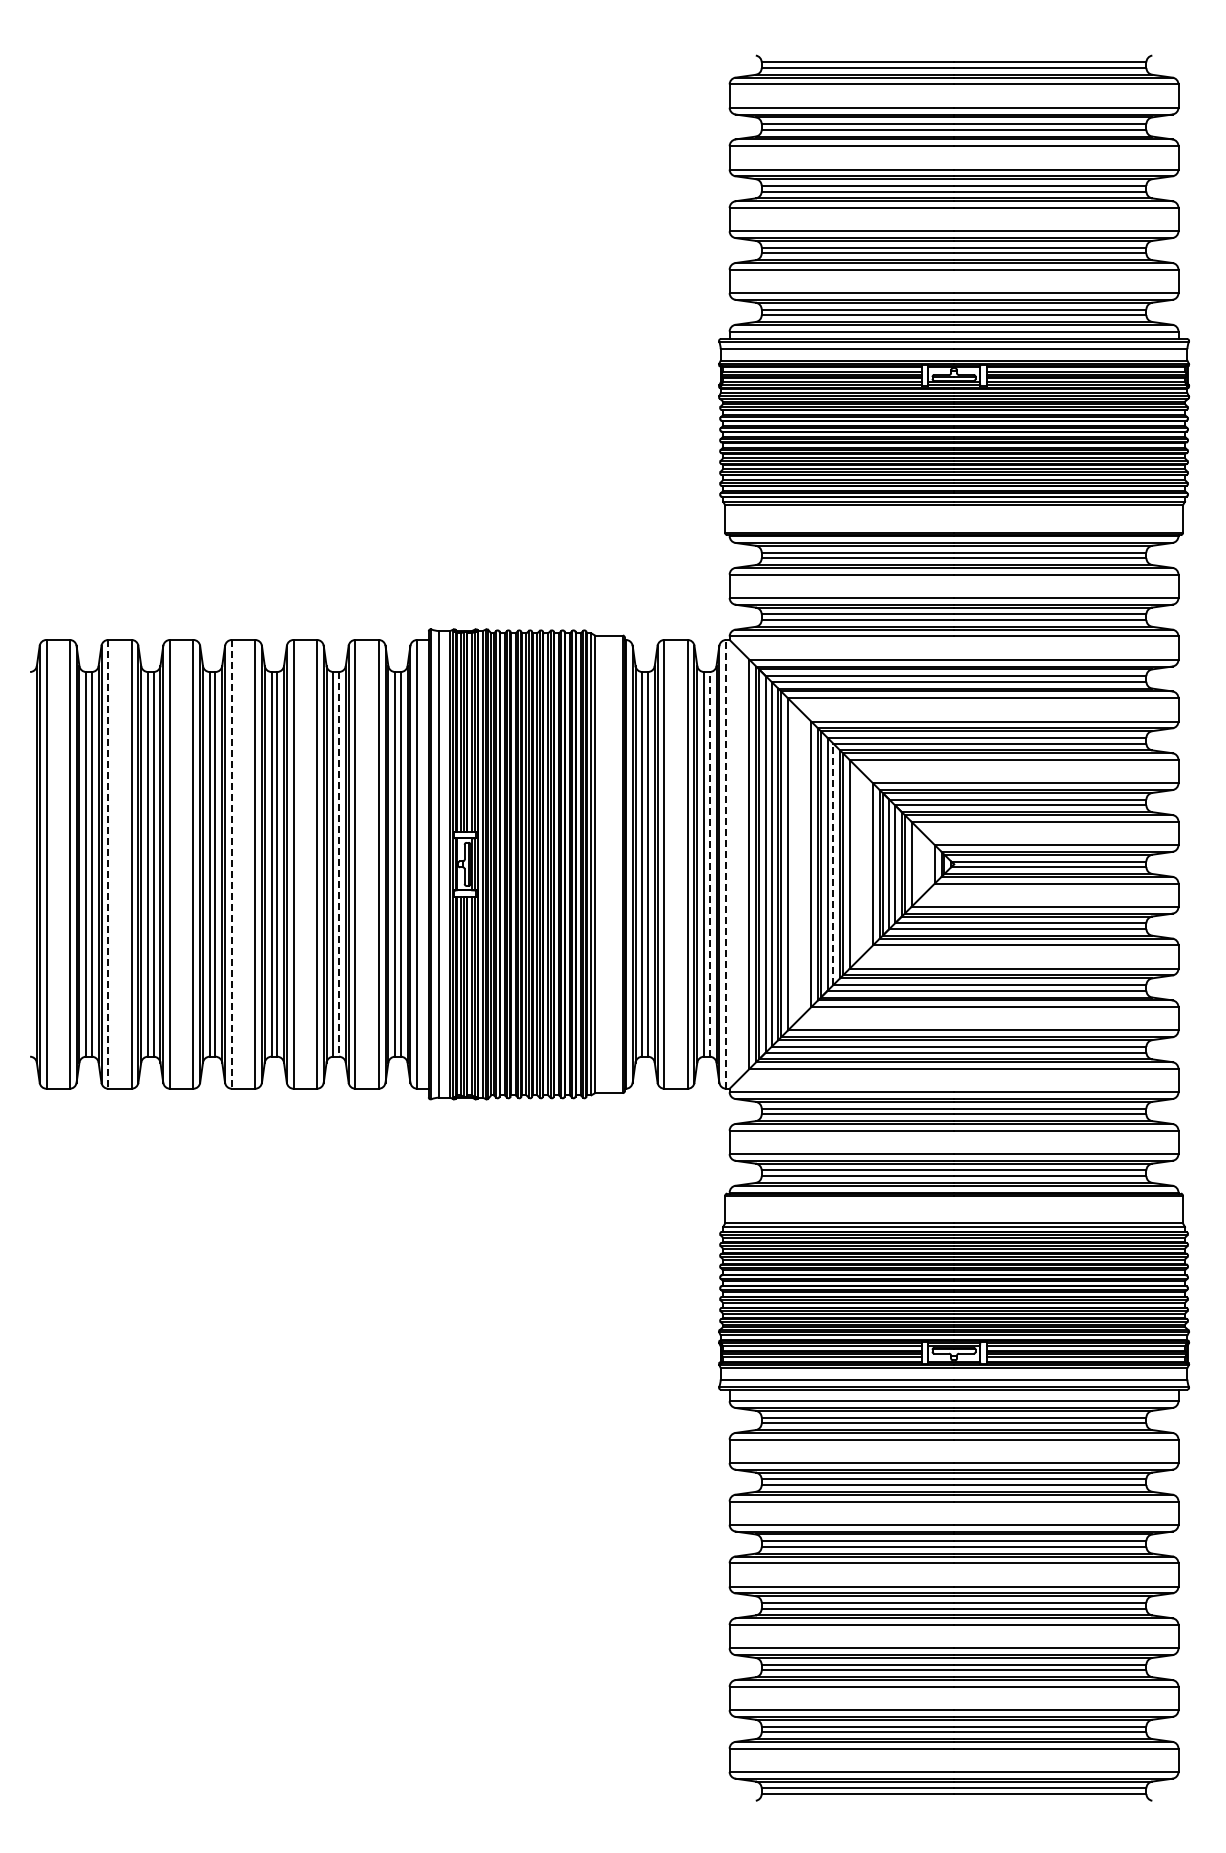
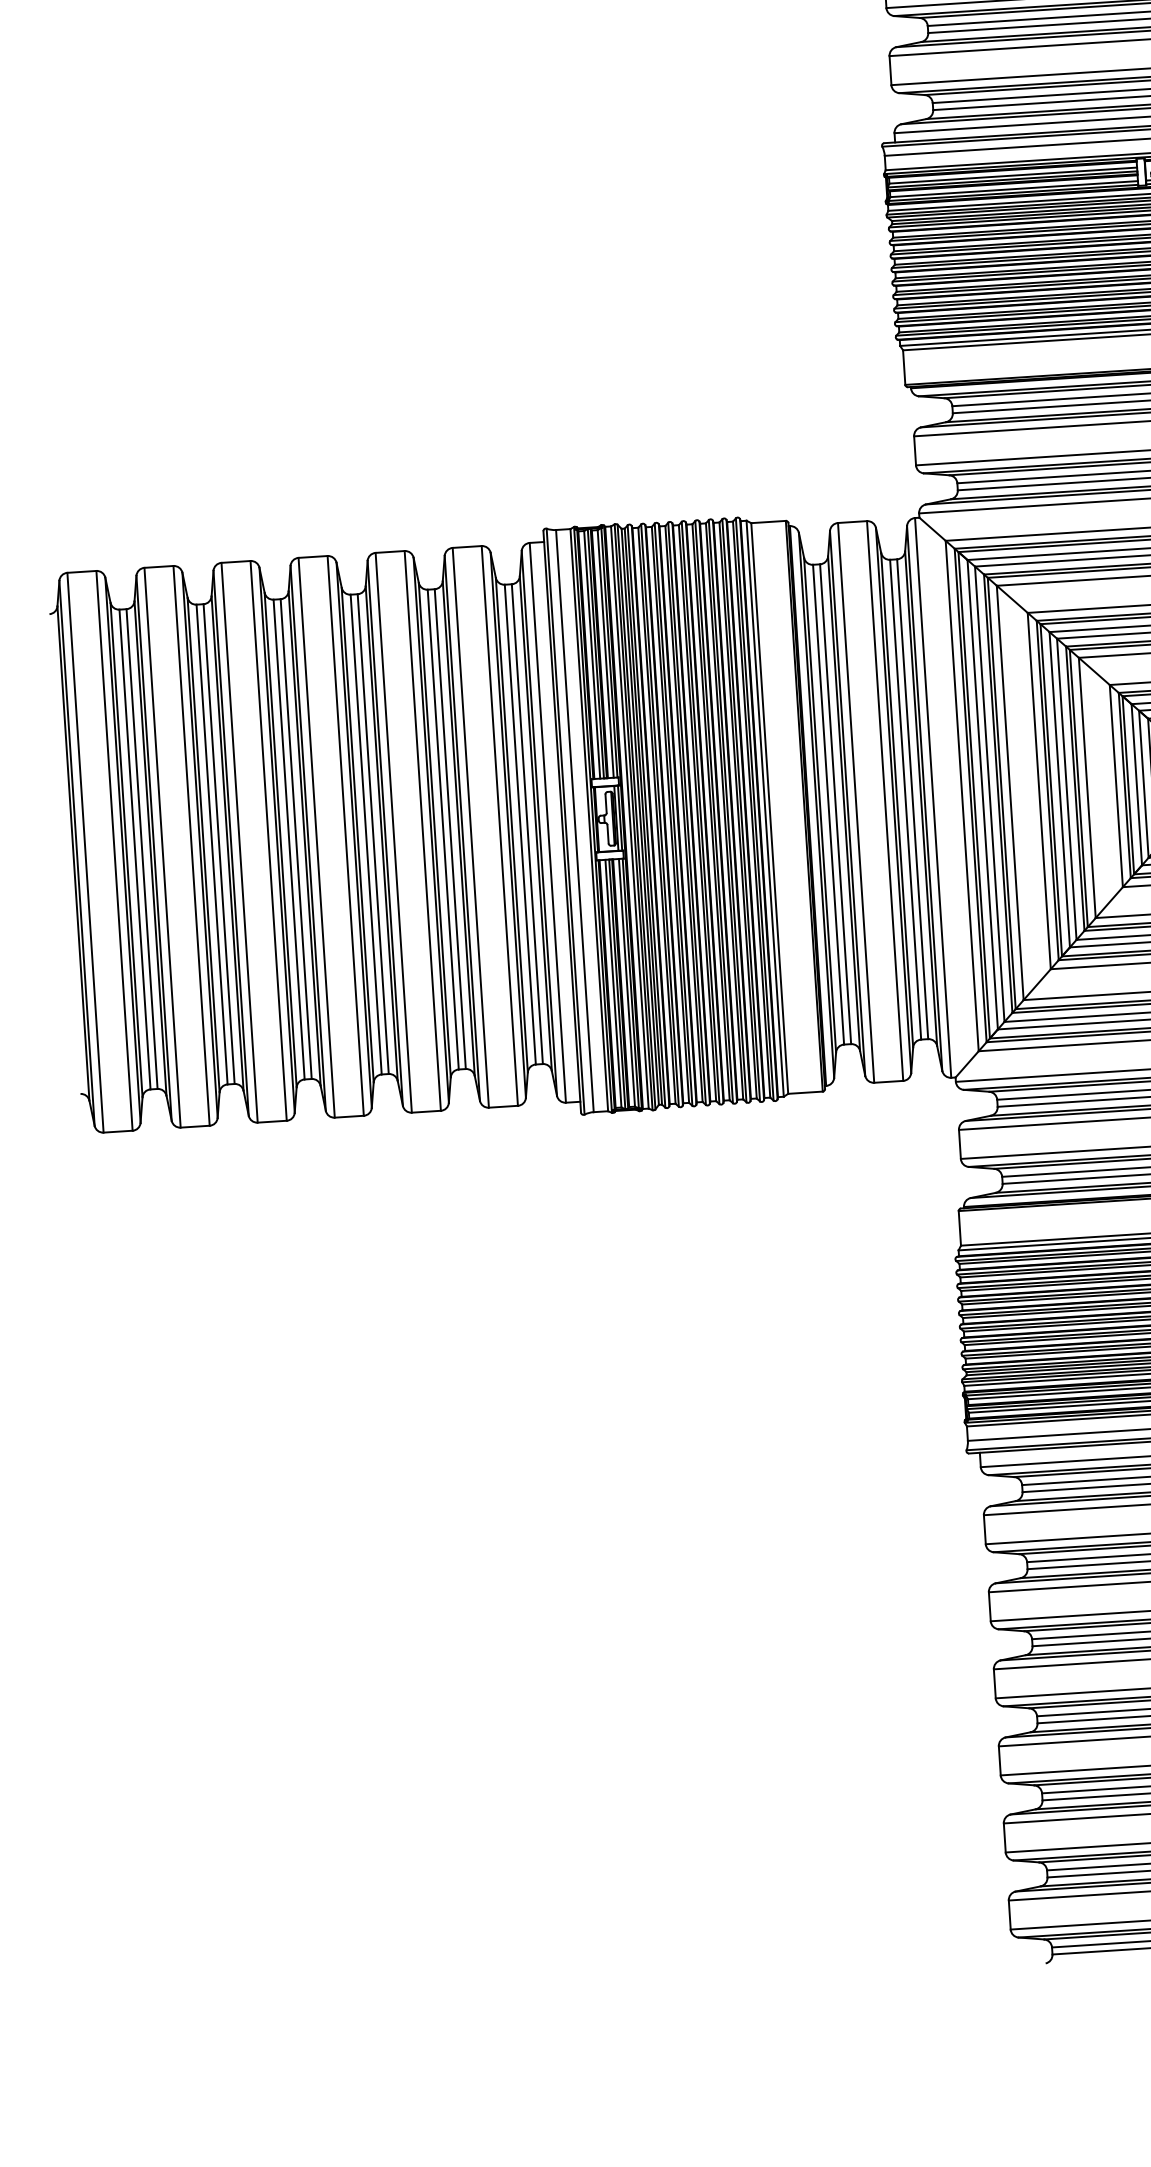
line: (709, 863) -> (912, 798), dashed -> solid
line: (726, 863) -> (933, 796), dashed -> solid
line: (108, 864) -> (162, 847), dashed -> solid
line: (231, 864) -> (316, 837), dashed -> solid
line: (339, 864) -> (450, 829), dashed -> solid
line: (833, 864) -> (1067, 789), dashed -> solid

